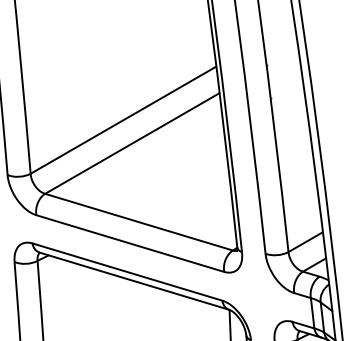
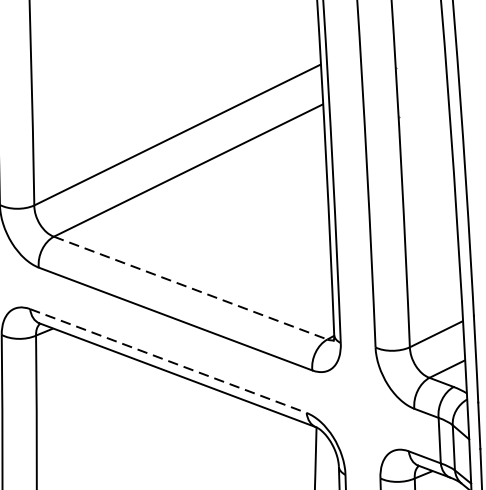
line: (139, 222) -> (191, 288), solid -> dashed
line: (127, 272) -> (168, 361), solid -> dashed

